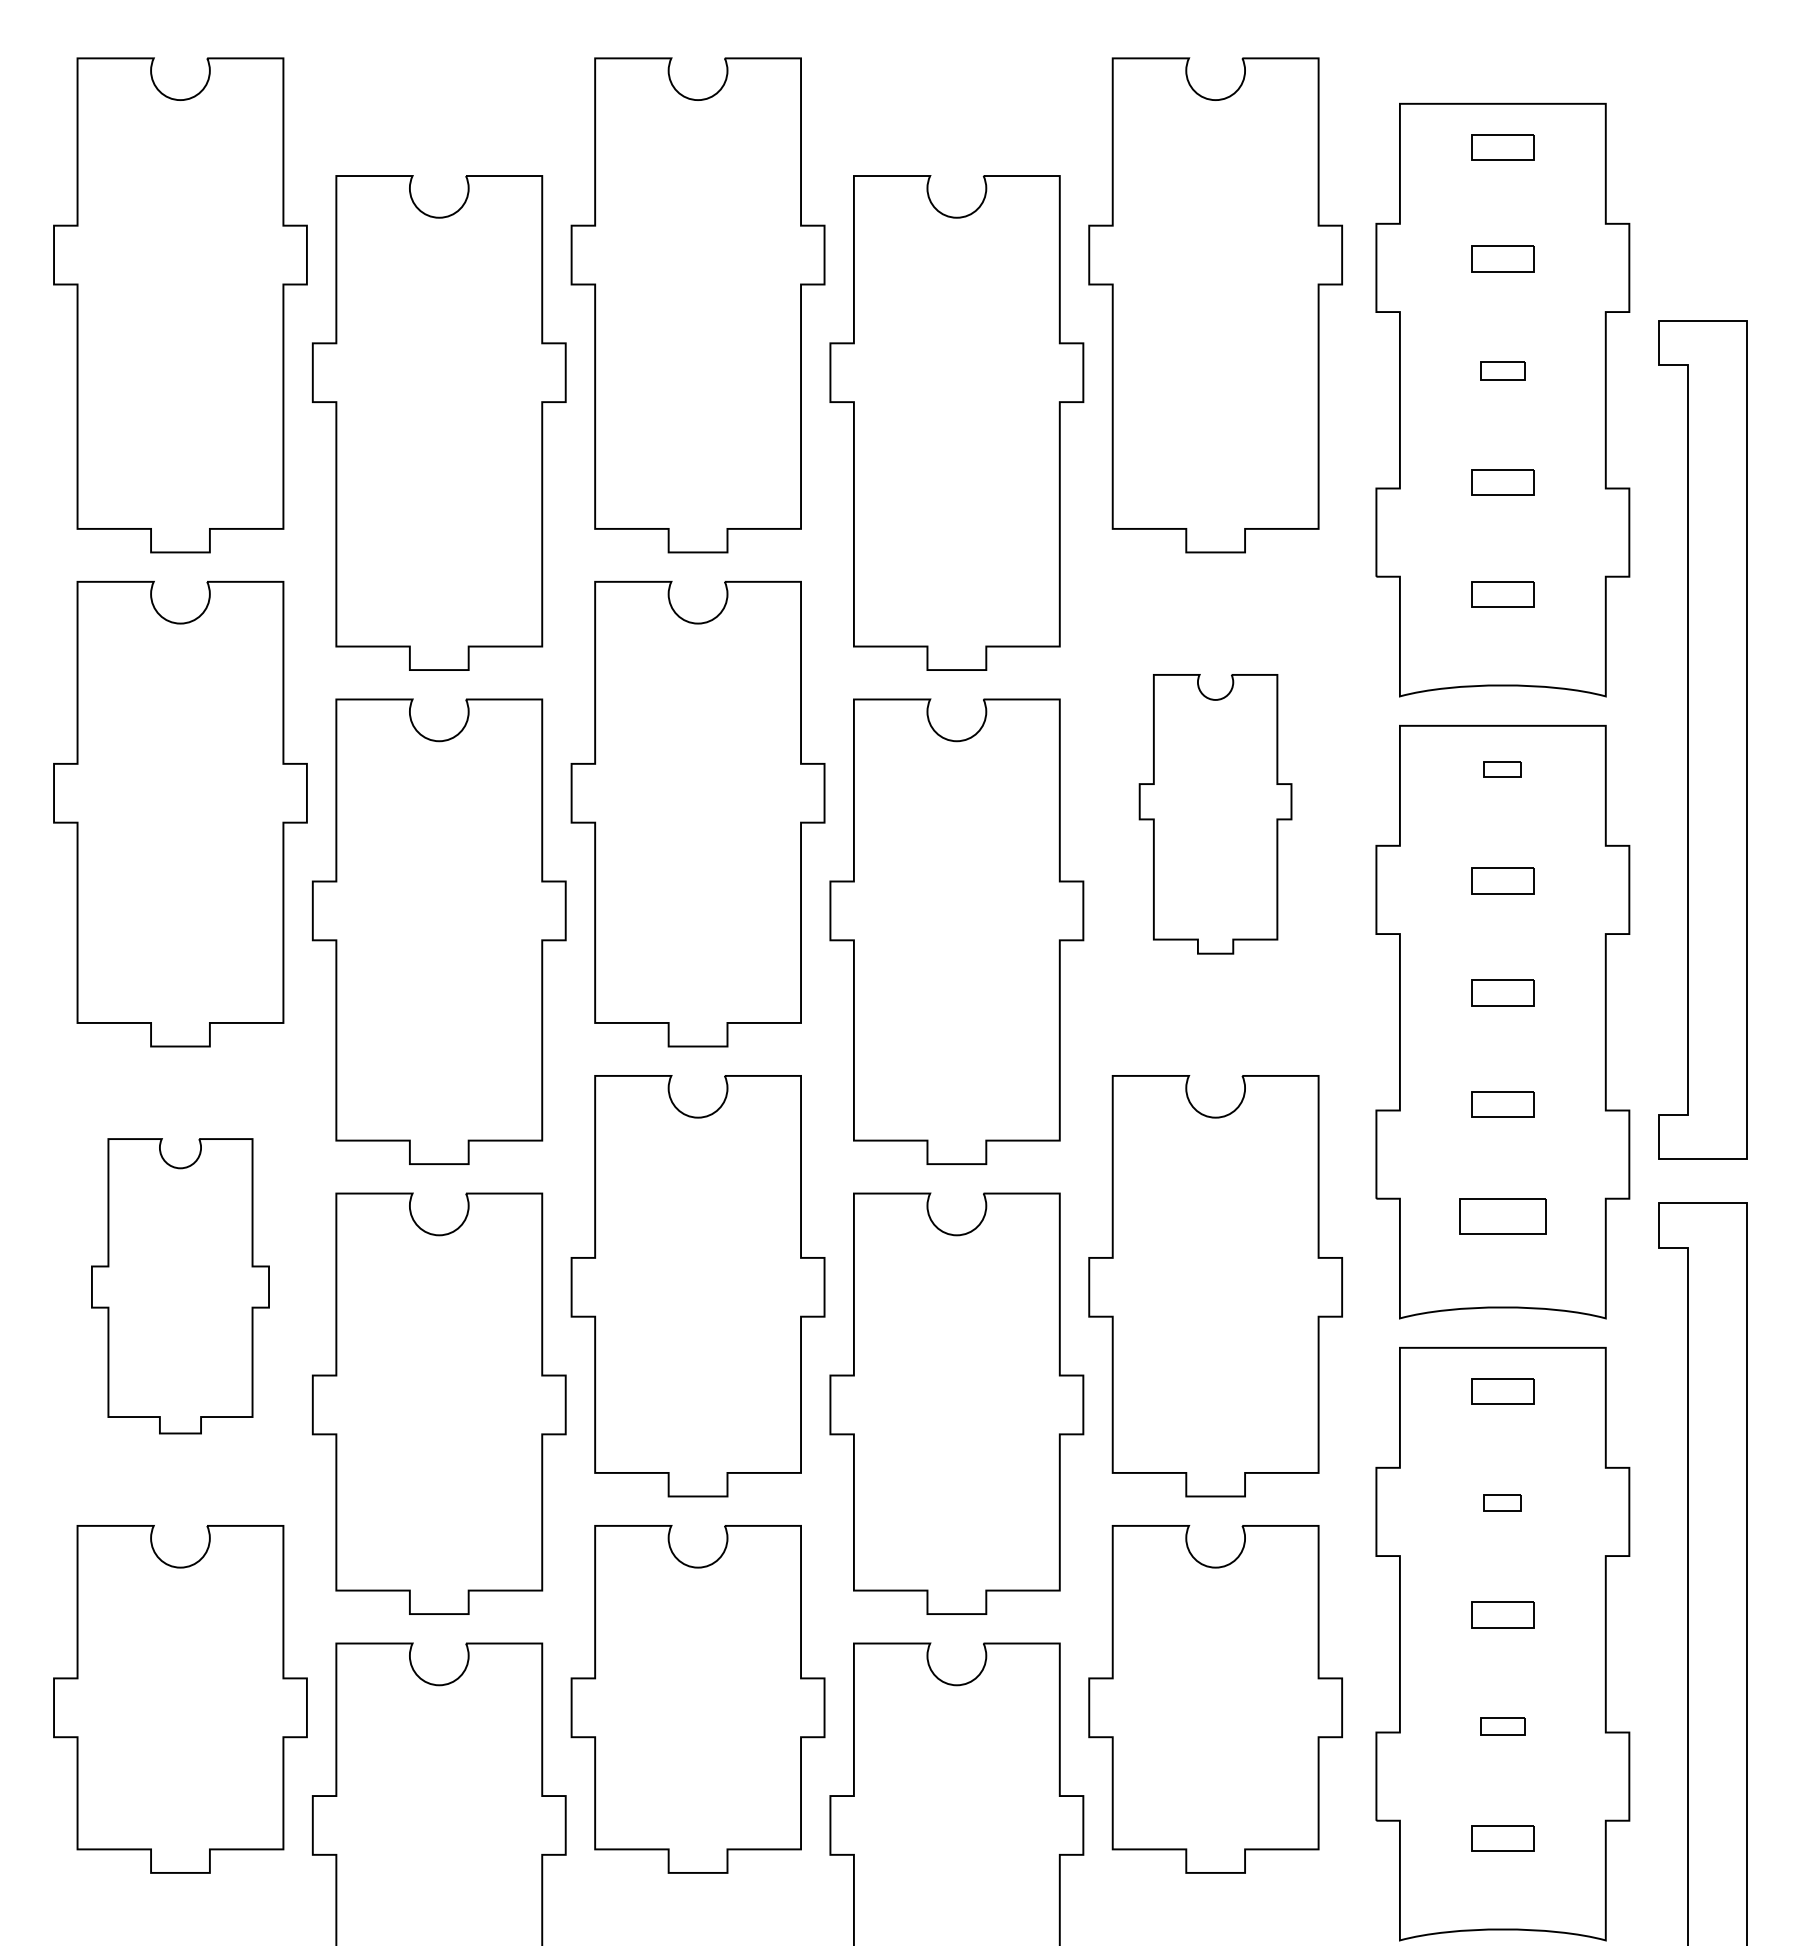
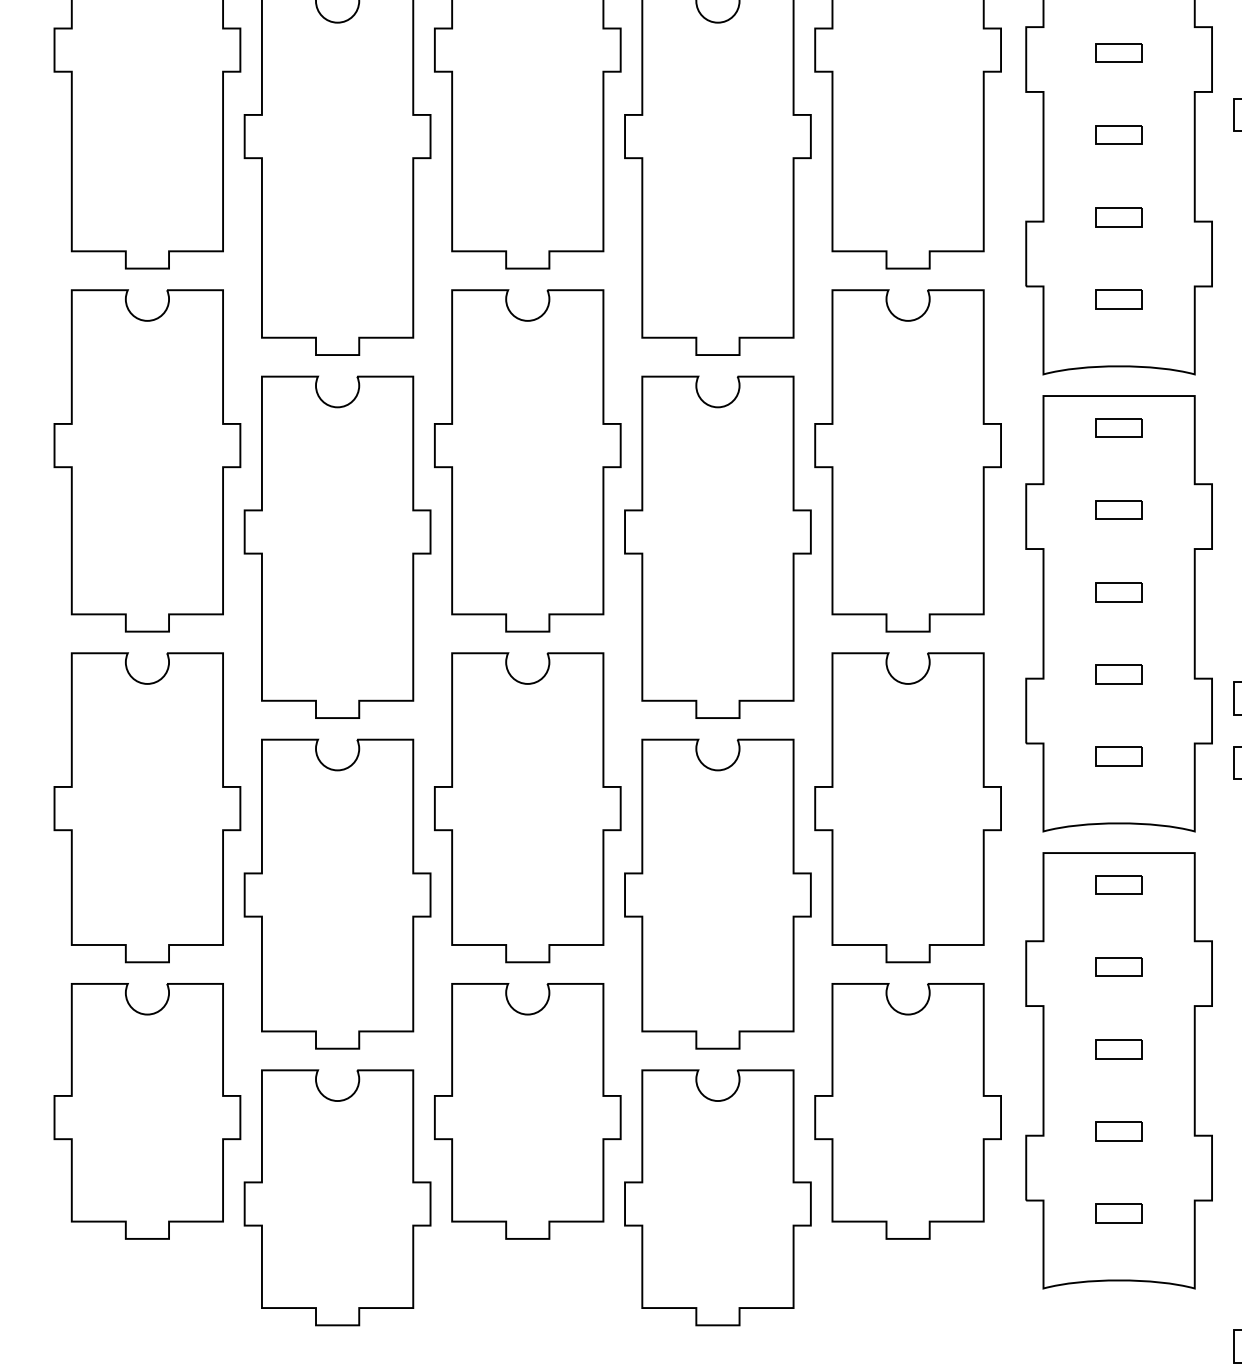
part: (1502, 370) -> (1118, 134), size x1.43
part: (1502, 769) -> (1118, 428), size x1.67
part: (1215, 814) -> (907, 461), size x1.67
part: (1502, 1216) -> (1118, 756), size x0.71
part: (180, 1286) -> (147, 807), size x1.43
part: (1502, 1502) -> (1118, 966), size x1.67
part: (1502, 1726) -> (1118, 1131), size x1.43

